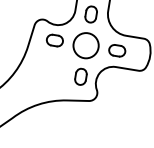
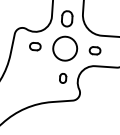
part: (54, 40) -> (34, 46), size x0.7
part: (117, 50) -> (95, 50), size x0.7
part: (80, 76) -> (62, 78), size x0.6

